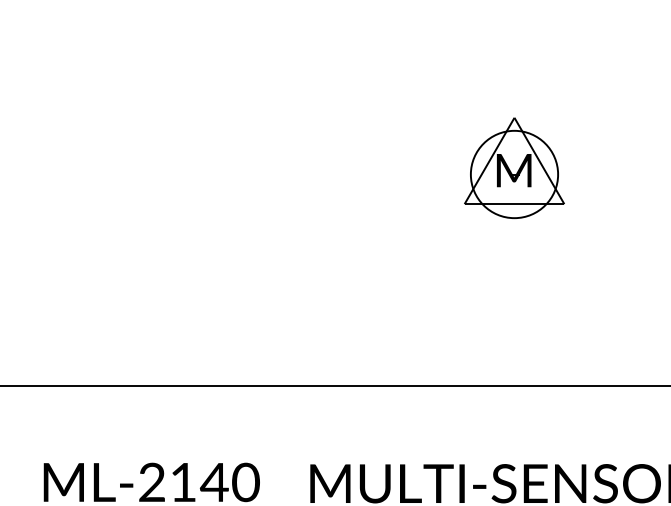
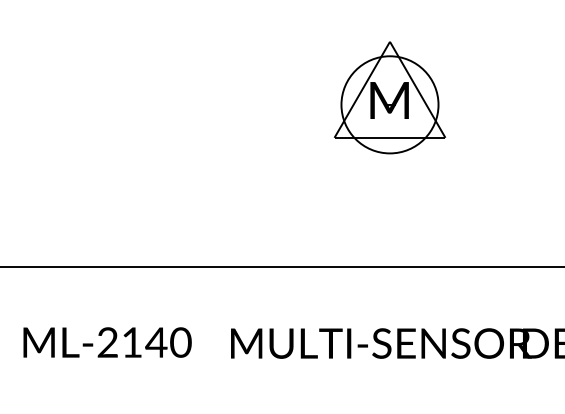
part: (513, 167) -> (389, 97), size x1.43

